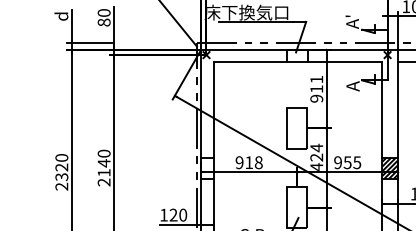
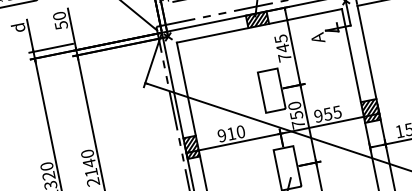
text: (103, 22) -> (60, 25), 80 -> 50
hatch: (296, 55) -> (256, 19), added
text: (316, 88) -> (282, 47), 911 -> 745
text: (316, 156) -> (296, 114), 424 -> 750
text: (258, 162) -> (240, 131), 918 -> 910
hatch: (207, 167) -> (191, 146), added

